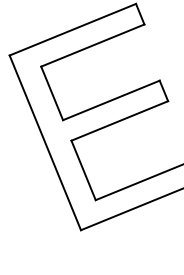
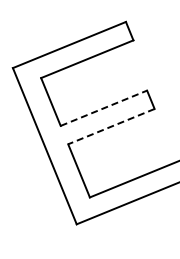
line: (110, 100) -> (103, 108), solid -> dashed
line: (119, 120) -> (111, 126), solid -> dashed

